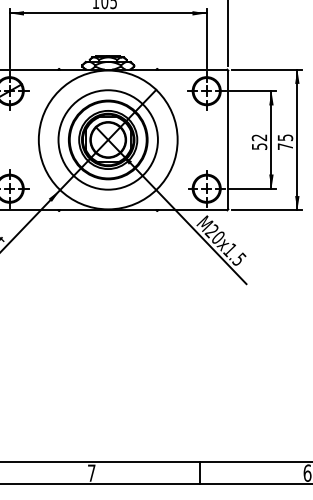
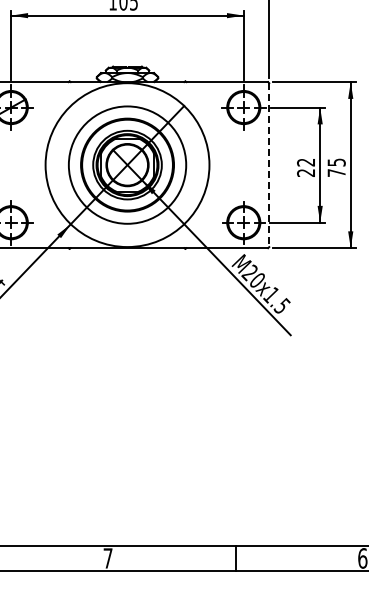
line: (228, 140) -> (269, 165), solid -> dashed
text: (259, 146) -> (306, 172), 52 -> 22

